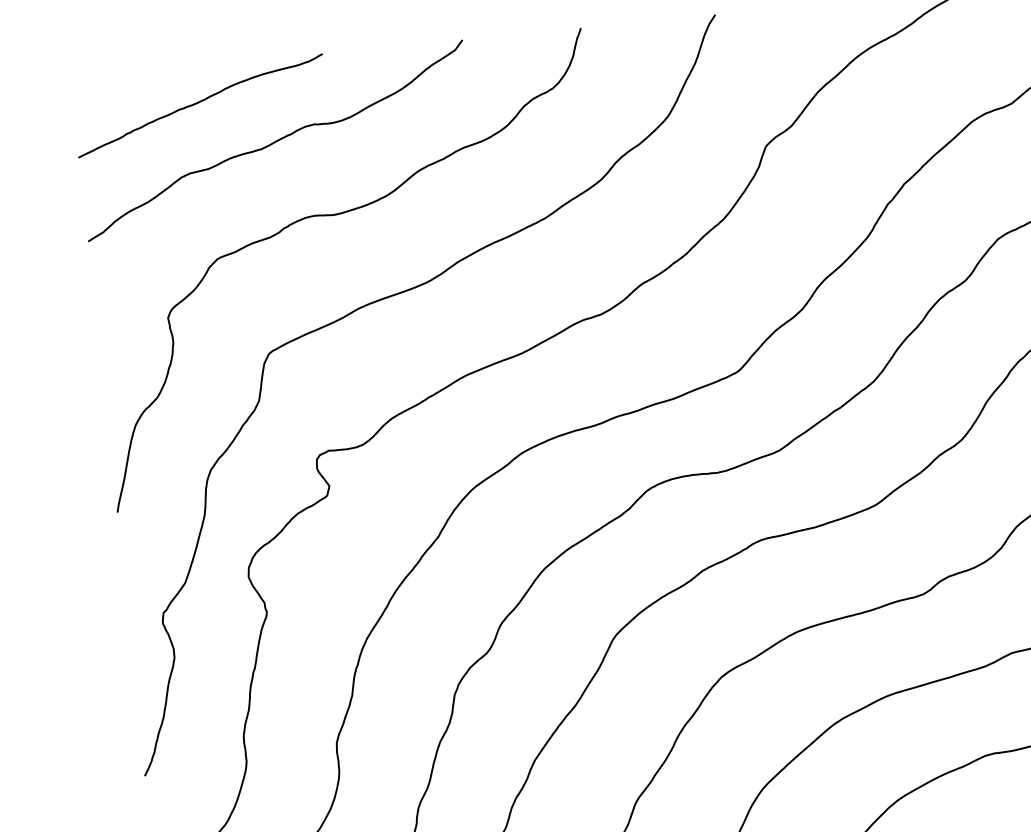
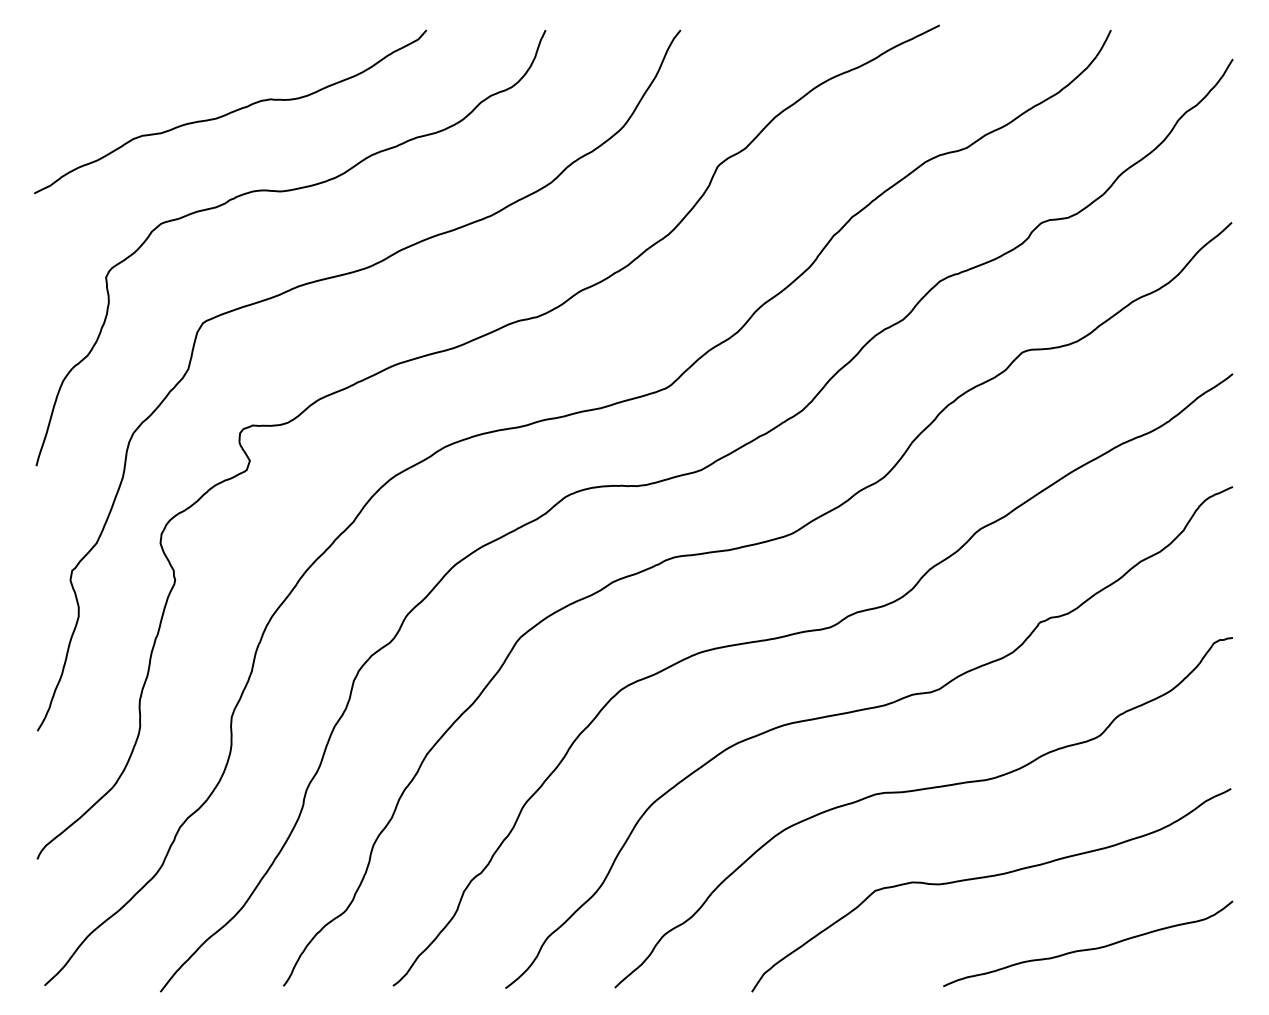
curve: (198, 103) -> (157, 67), removed

